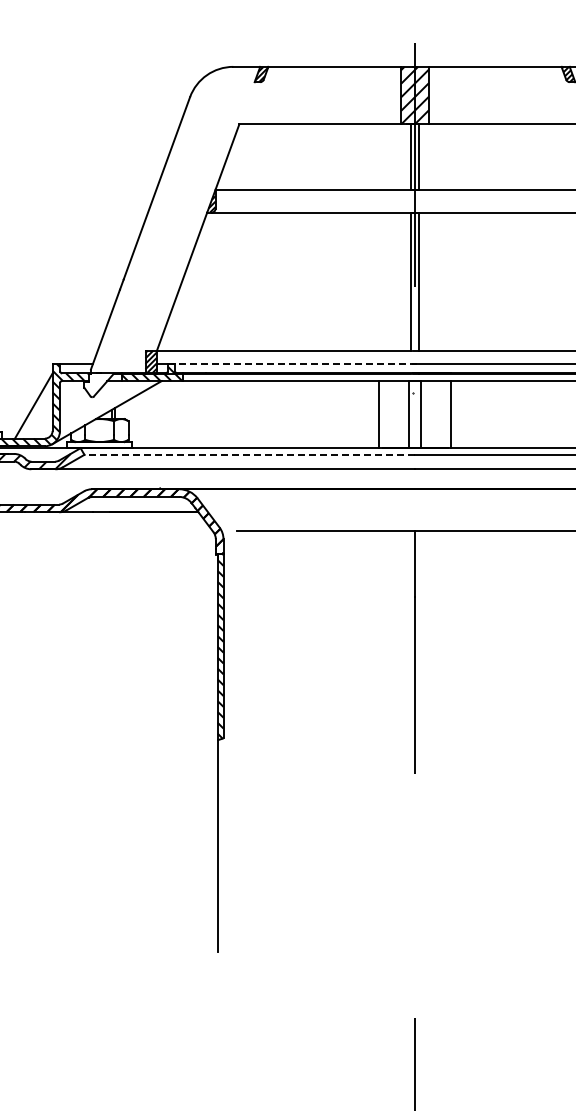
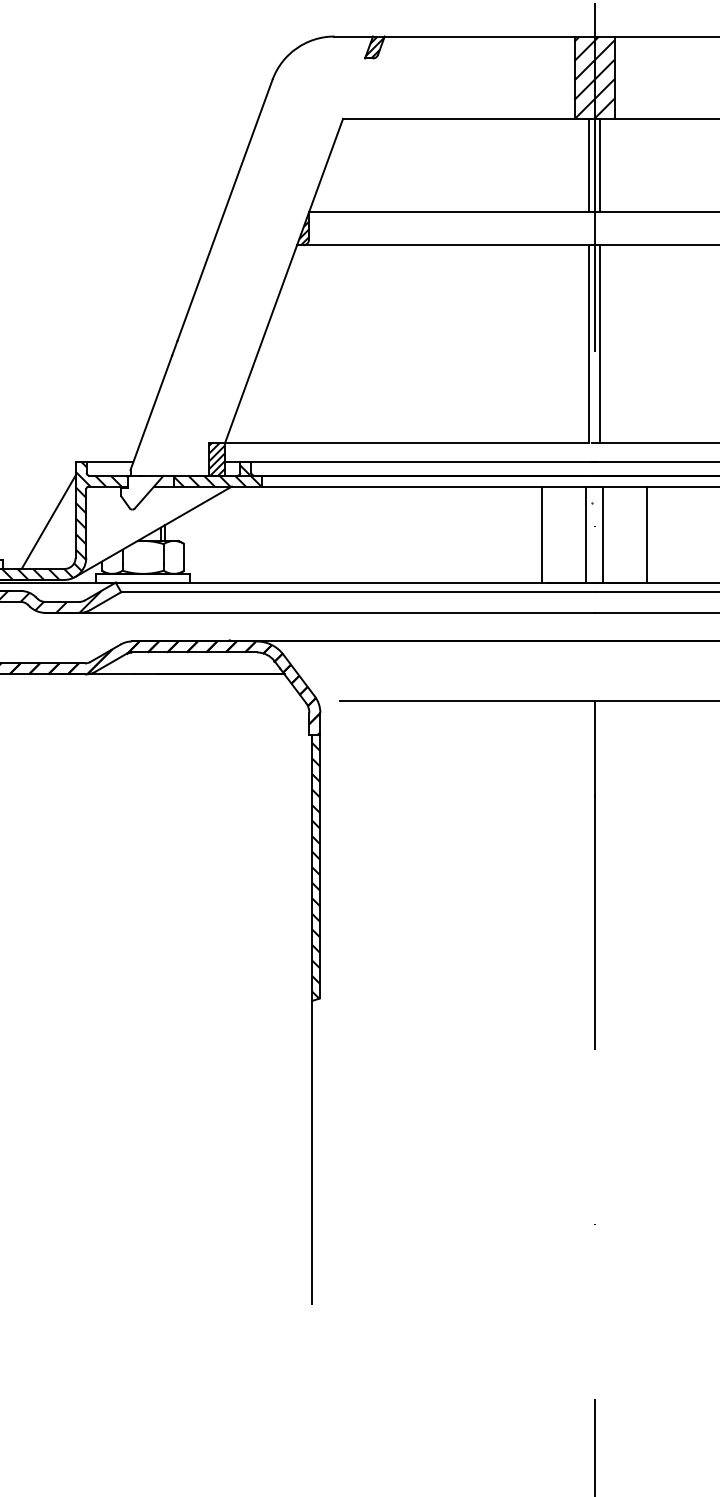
line: (292, 363) -> (419, 461), dashed -> solid
line: (249, 454) -> (357, 591), dashed -> solid

